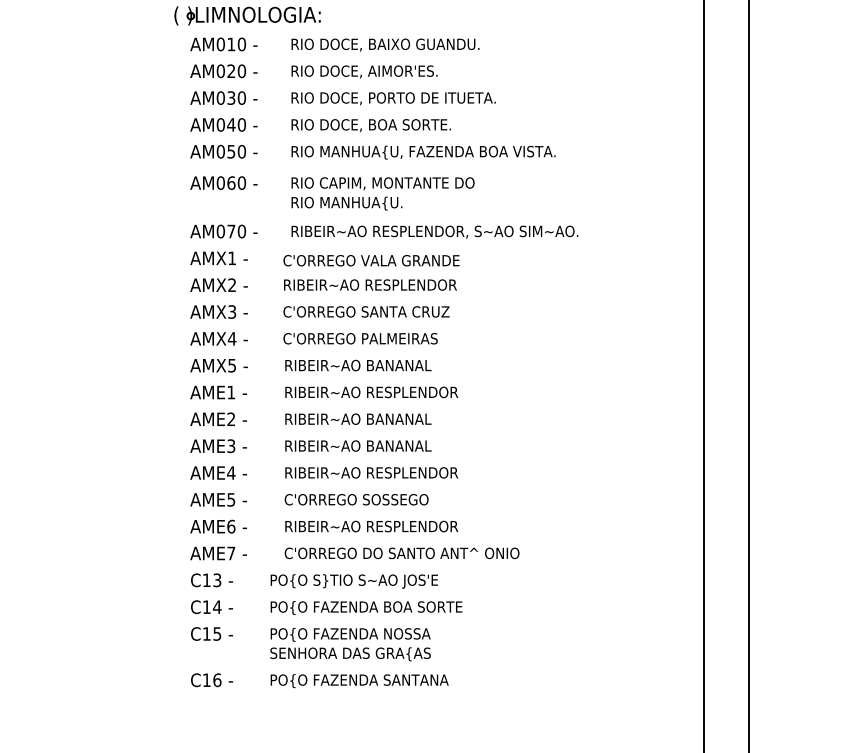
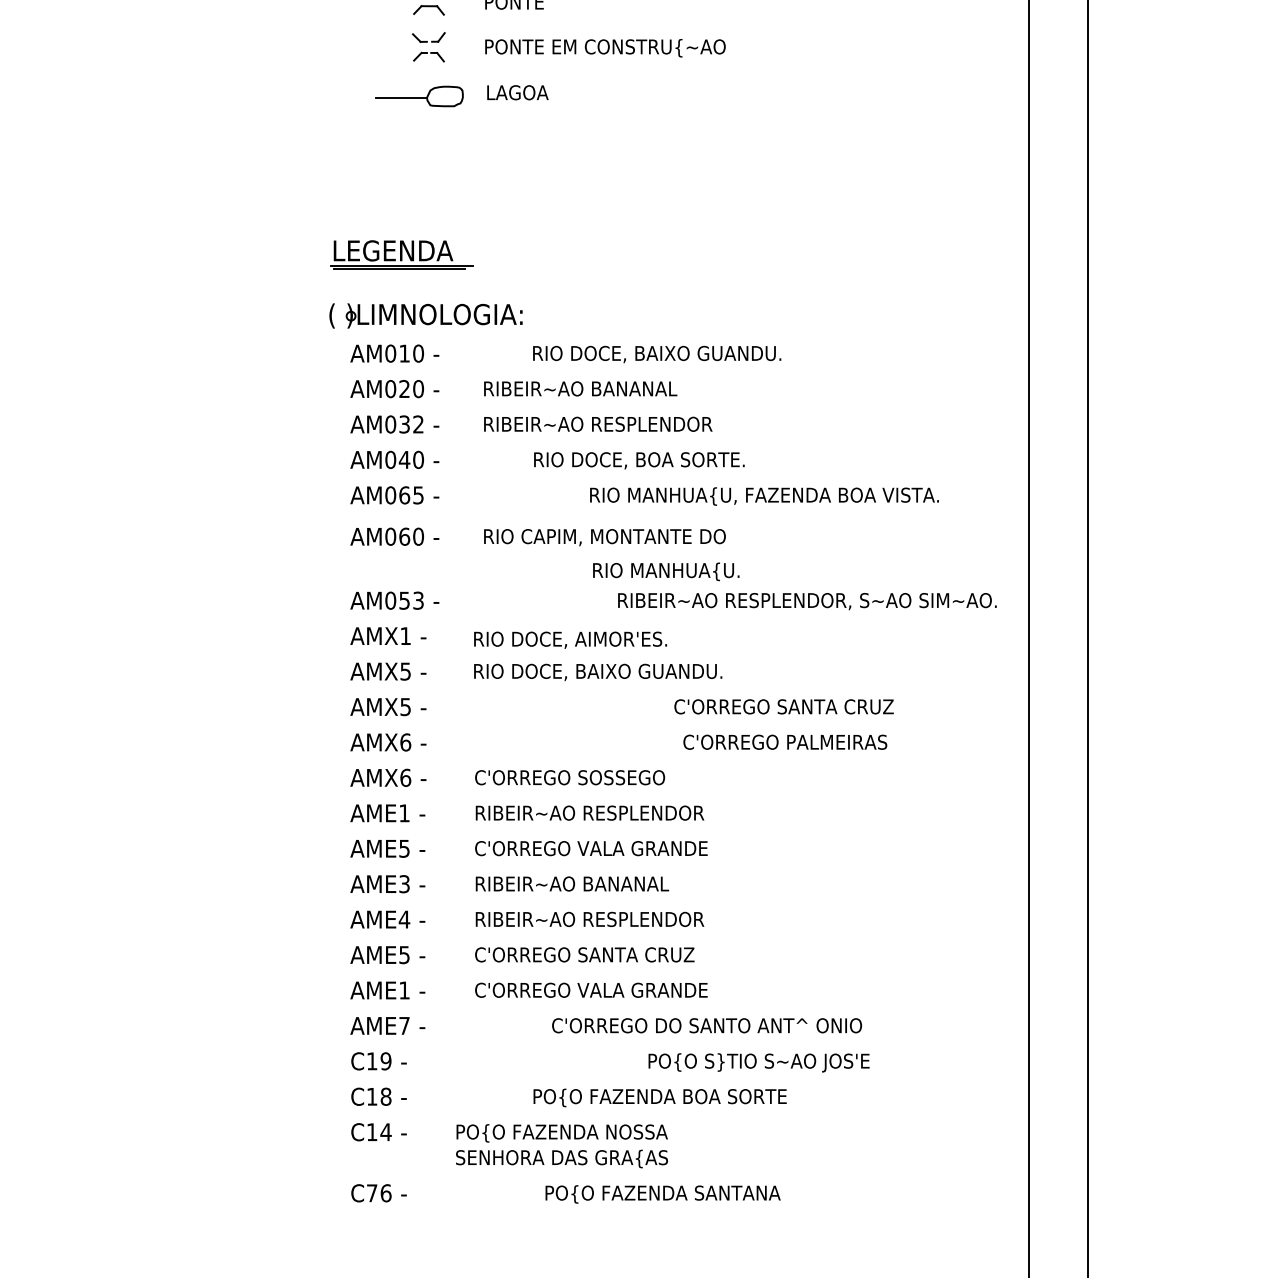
text: (385, 45) -> (657, 354), moved
text: (371, 71) -> (589, 389), RIO DOCE, AIMOR'ES. -> RIBEIR~AO BANANAL
text: (241, 98) -> (418, 424), AM030 -> AM032
text: (400, 98) -> (627, 424), RIO DOCE, PORTO DE ITUETA. -> RIBEIR~AO RESPLENDOR
text: (371, 125) -> (639, 460), moved
text: (236, 151) -> (411, 495), AM050 -> AM065
text: (423, 152) -> (764, 496), moved
text: (347, 203) -> (666, 571), moved
text: (236, 231) -> (411, 600), AM070 -> AM053
text: (434, 232) -> (807, 601), moved
text: (371, 260) -> (589, 639), C'ORREGO VALA GRANDE -> RIO DOCE, AIMOR'ES.
text: (232, 285) -> (405, 671), AMX2 -> AMX5
text: (384, 285) -> (606, 672), RIBEIR~AO RESPLENDOR -> RIO DOCE, BAIXO GUANDU.
text: (232, 311) -> (405, 706), AMX3 -> AMX5
text: (366, 311) -> (783, 706), moved
text: (232, 338) -> (405, 742), AMX4 -> AMX6
text: (360, 338) -> (785, 741), moved
text: (232, 365) -> (405, 777), AMX5 -> AMX6
text: (358, 365) -> (572, 777), RIBEIR~AO BANANAL -> C'ORREGO SOSSEGO
text: (231, 419) -> (404, 848), AME2 -> AME5
text: (372, 419) -> (591, 848), RIBEIR~AO BANANAL -> C'ORREGO VALA GRANDE
text: (410, 499) -> (641, 954), C'ORREGO SOSSEGO -> C'ORREGO SANTA CRUZ
text: (372, 525) -> (591, 989), RIBEIR~AO RESPLENDOR -> C'ORREGO VALA GRANDE
text: (231, 526) -> (404, 990), AME6 -> AME1
text: (402, 553) -> (707, 1025), moved
text: (216, 580) -> (385, 1061), C13 -> C19
text: (353, 581) -> (758, 1062), moved
text: (216, 606) -> (385, 1096), C14 -> C18
text: (366, 607) -> (659, 1097), moved
text: (216, 634) -> (385, 1132), C15 -> C14
text: (207, 680) -> (372, 1193), C16 -> C76
text: (359, 681) -> (662, 1194), moved

